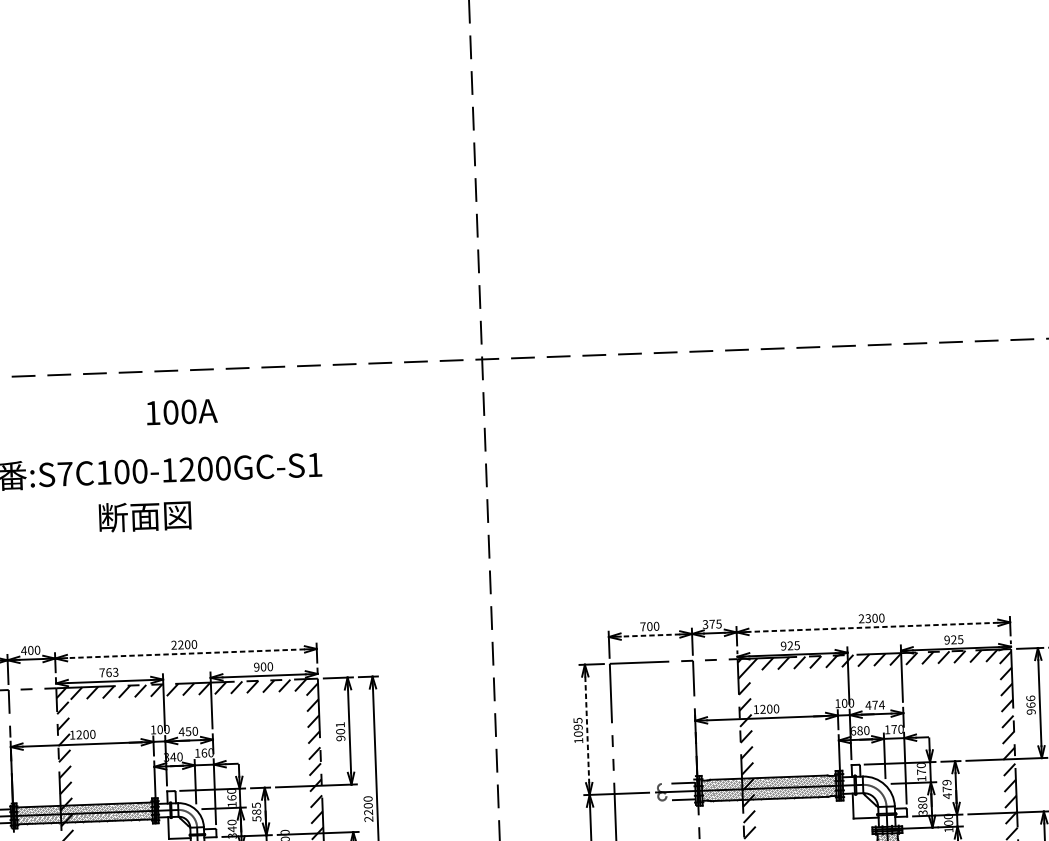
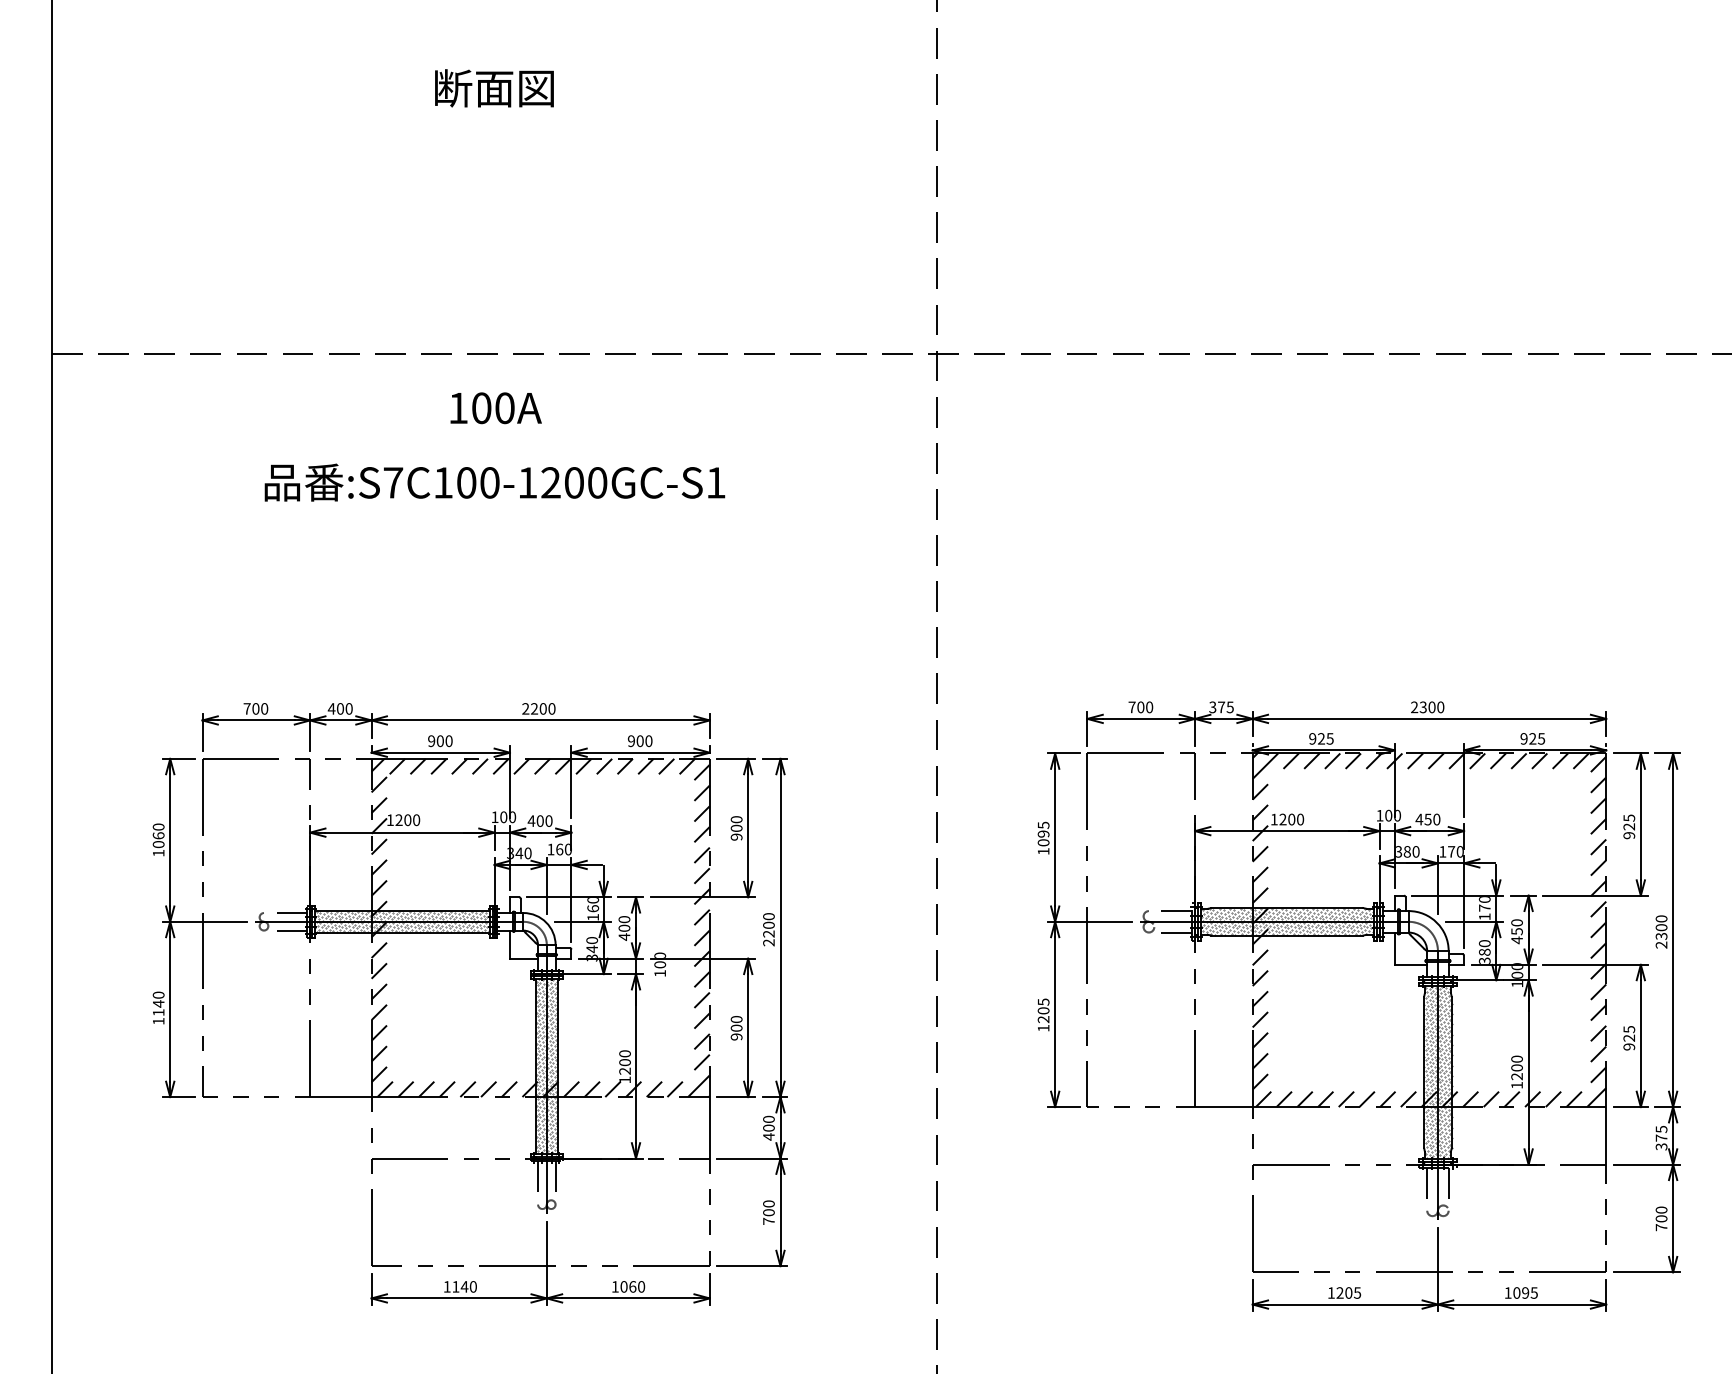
text: (181, 412) -> (495, 408), moved
text: (145, 516) -> (494, 88), moved
line: (872, 627) -> (1428, 718), dashed -> solid
line: (649, 635) -> (1140, 718), dashed -> solid
line: (185, 653) -> (540, 720), dashed -> solid
text: (109, 672) -> (440, 741), 763 -> 900
text: (1031, 701) -> (1629, 822), 966 -> 925
text: (878, 705) -> (1432, 819), 474 -> 450
text: (340, 724) -> (736, 819), 901 -> 900
line: (587, 729) -> (1055, 837), dashed -> solid
text: (853, 730) -> (1399, 851), 680 -> 380
text: (187, 731) -> (539, 820), 450 -> 400
text: (946, 786) -> (1516, 927), 479 -> 450
text: (256, 812) -> (624, 928), 585 -> 400

